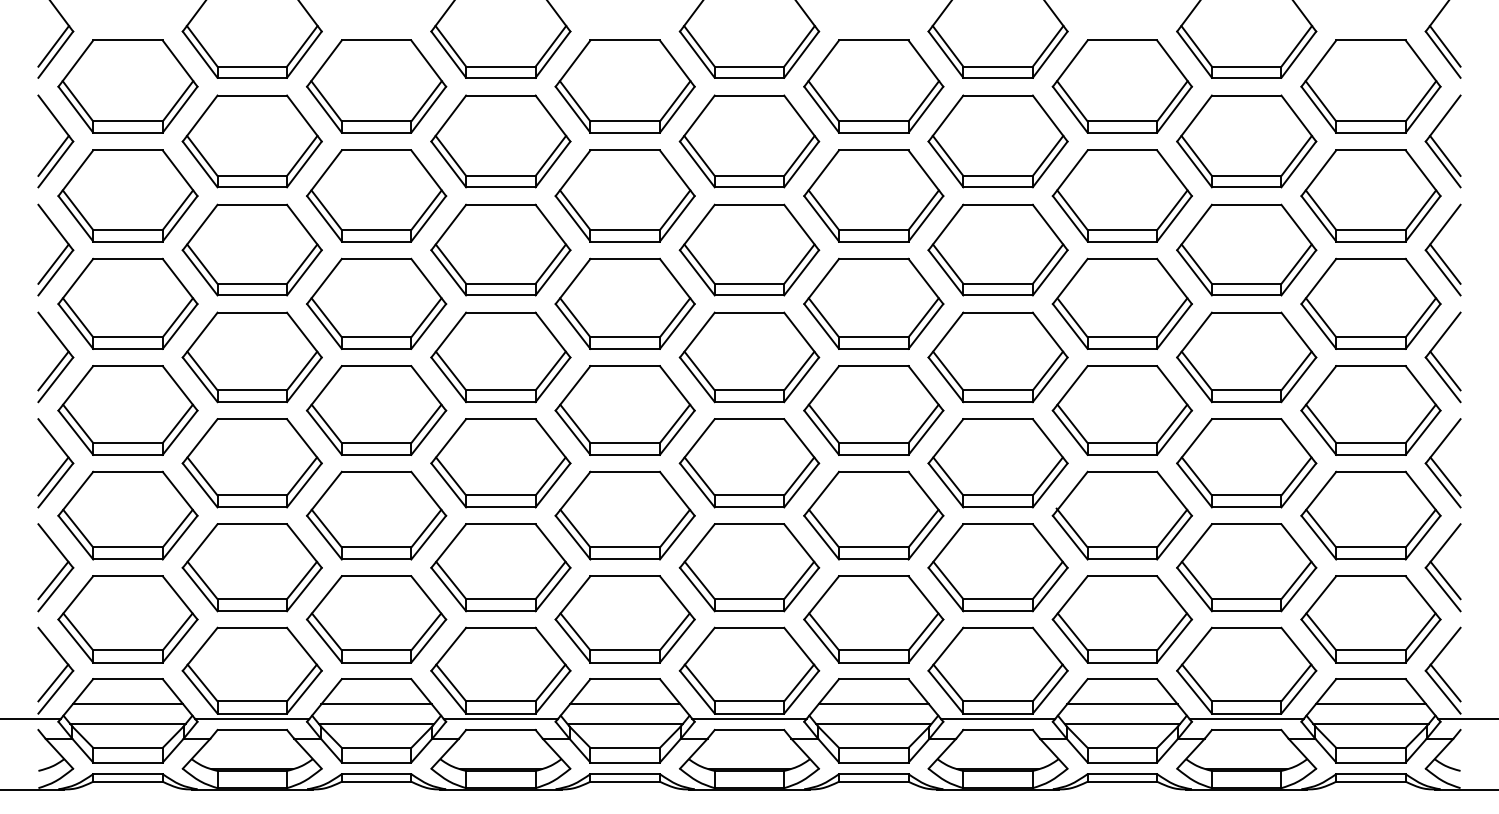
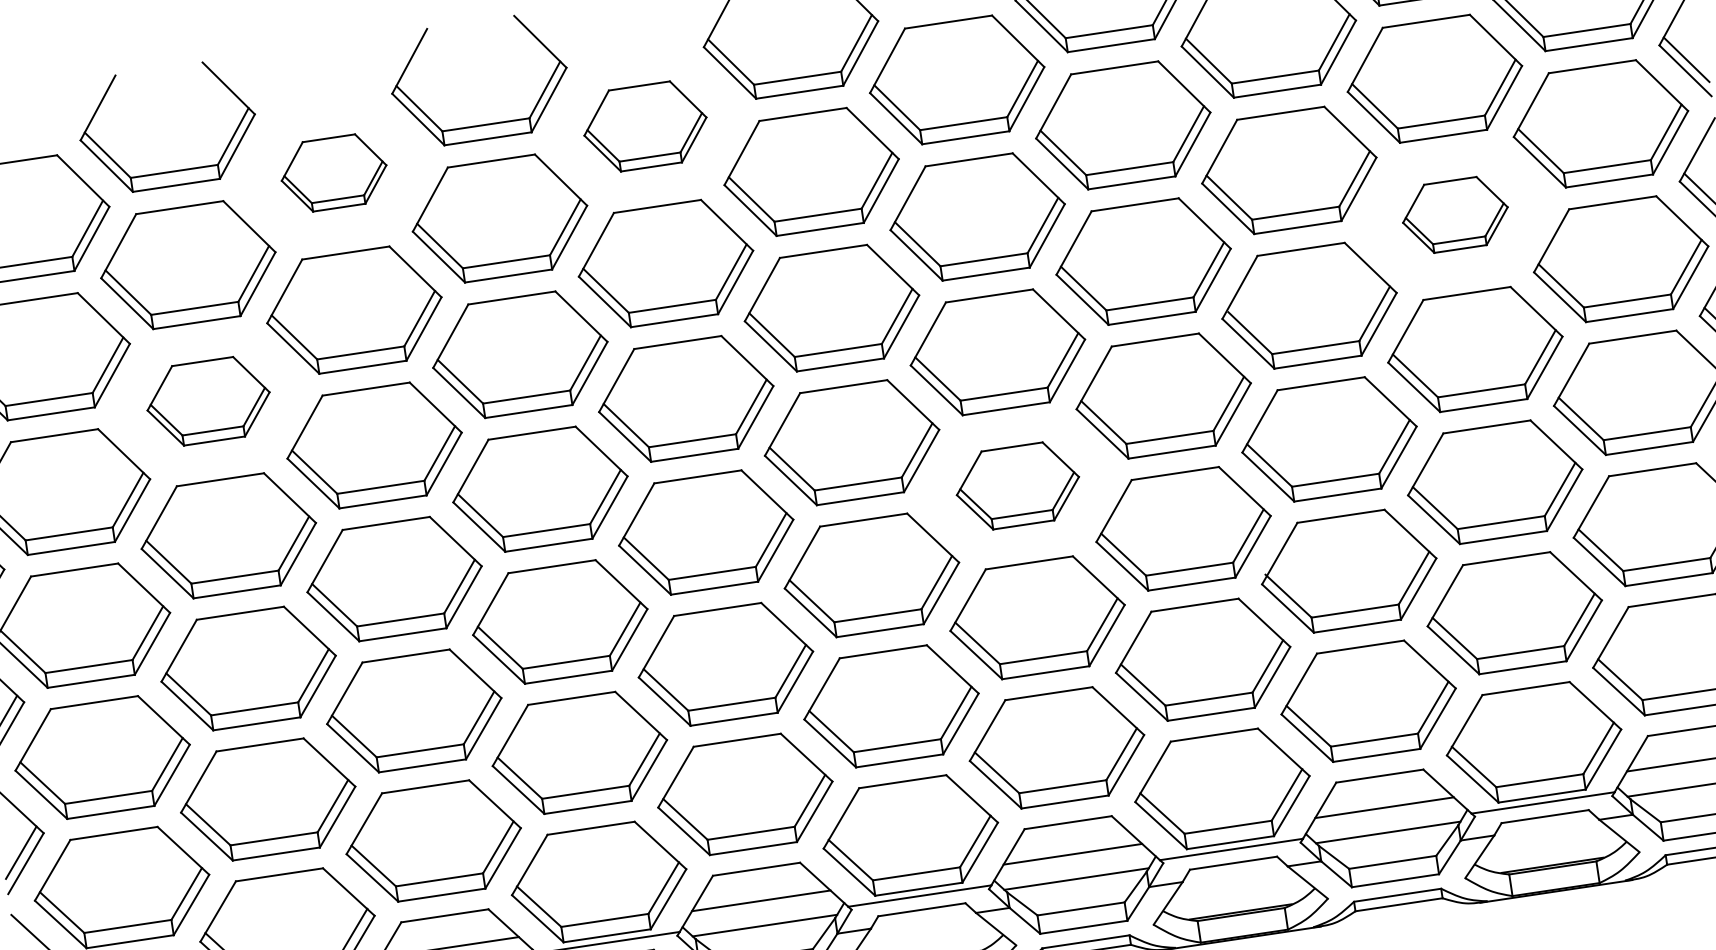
part: (376, 86) -> (333, 172), size x0.6
part: (624, 86) -> (644, 126), size x0.7
part: (251, 249) -> (207, 400), size x0.7
part: (1246, 249) -> (1454, 214), size x0.6
part: (873, 410) -> (1017, 486), size x0.7

